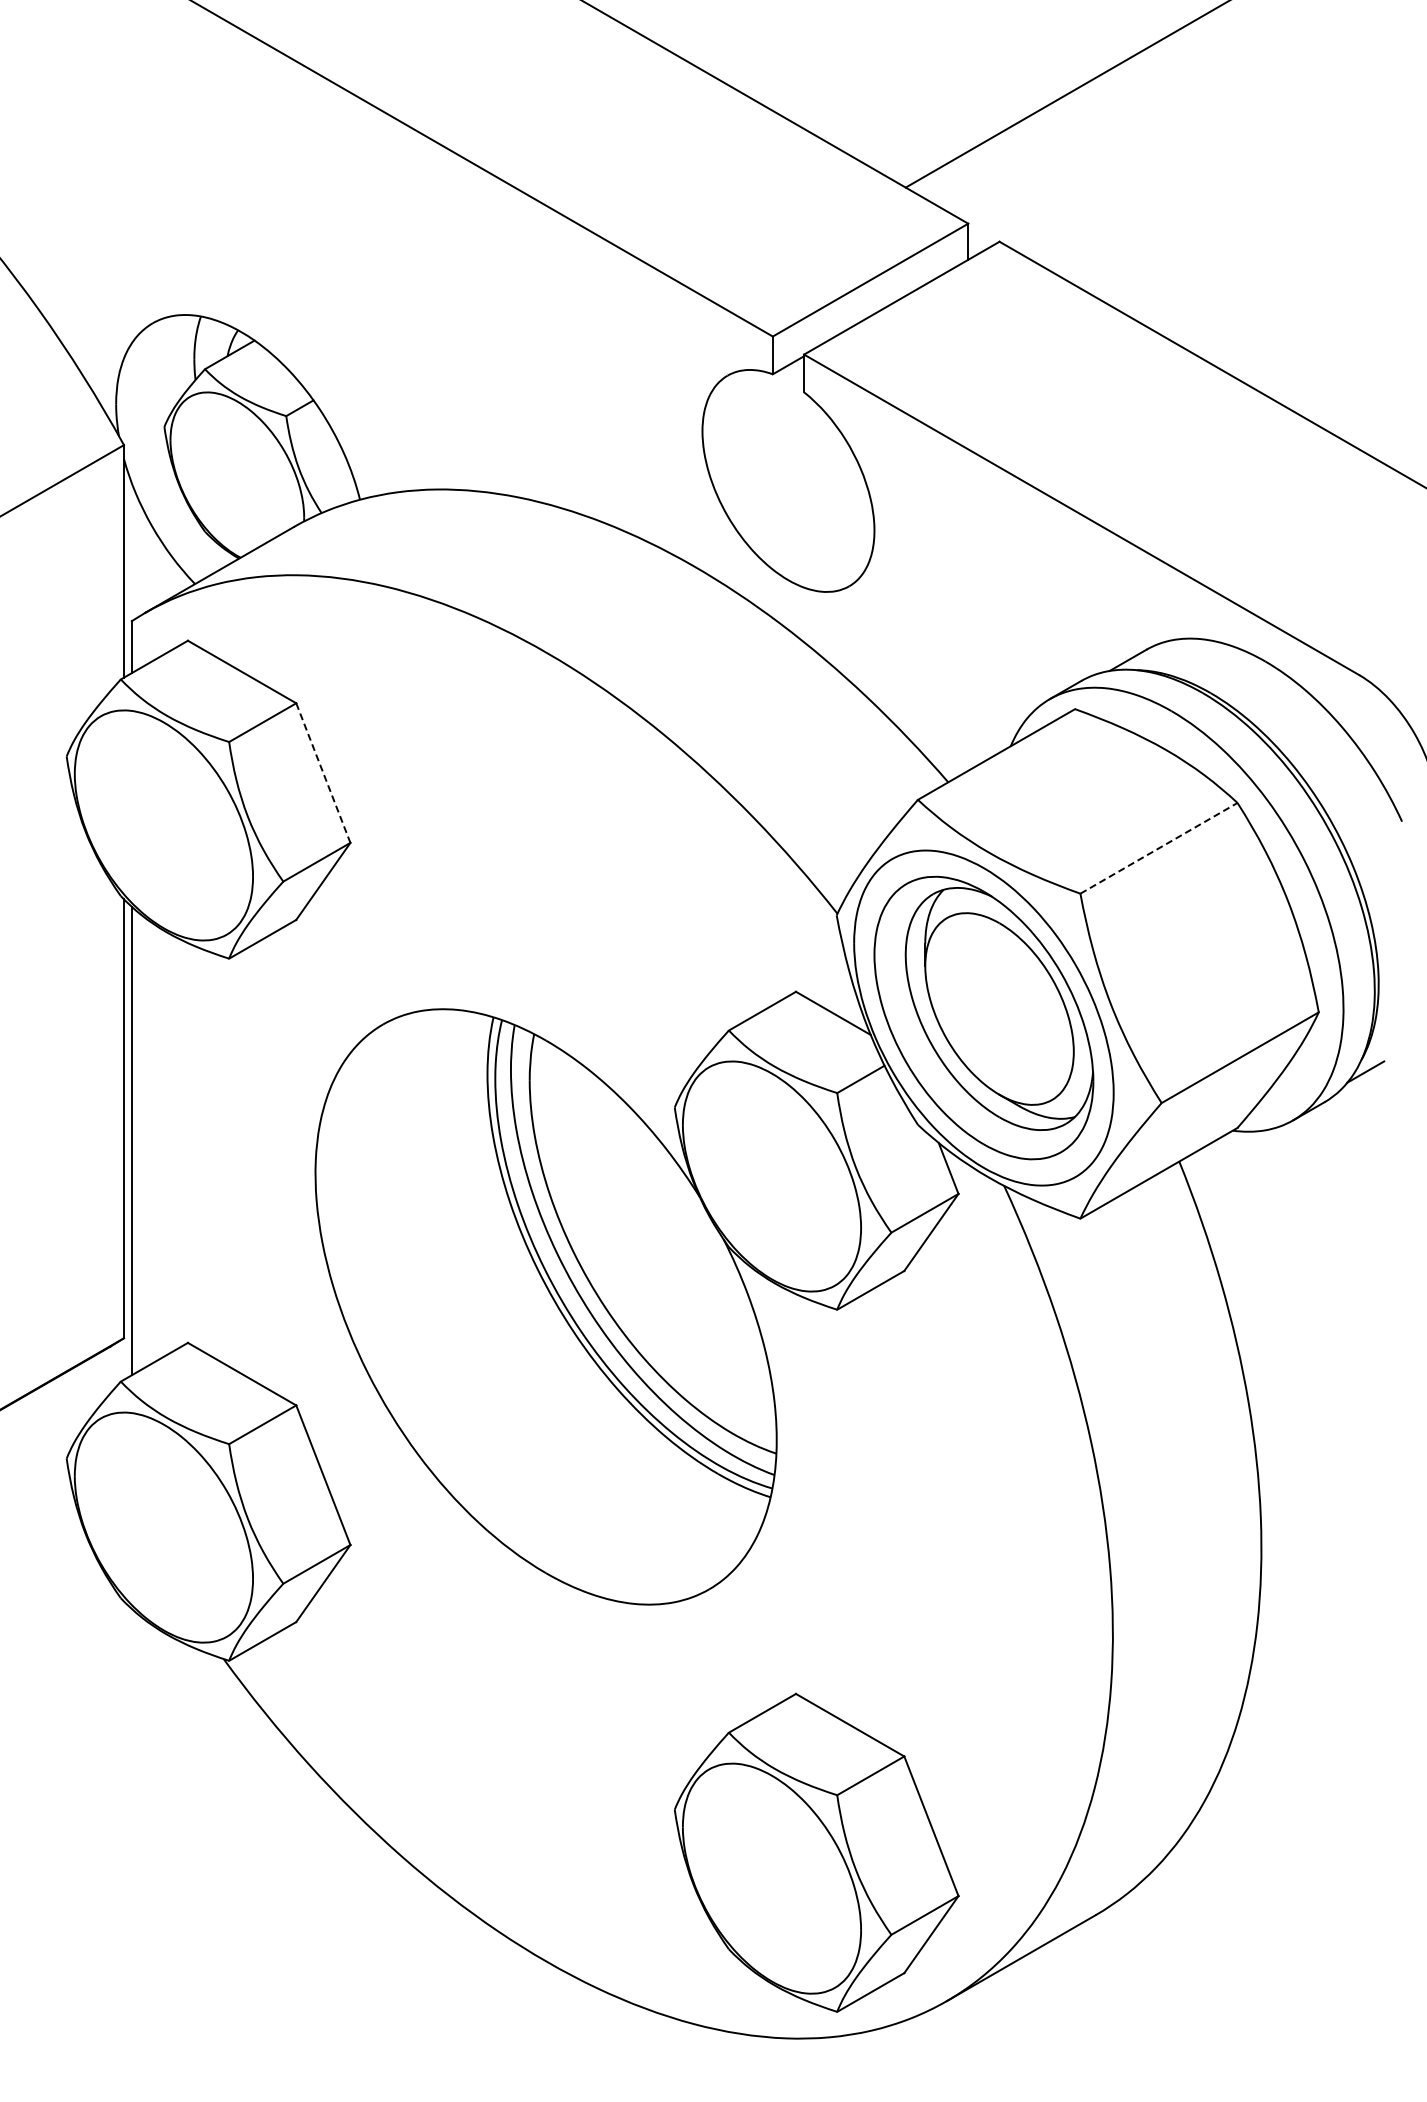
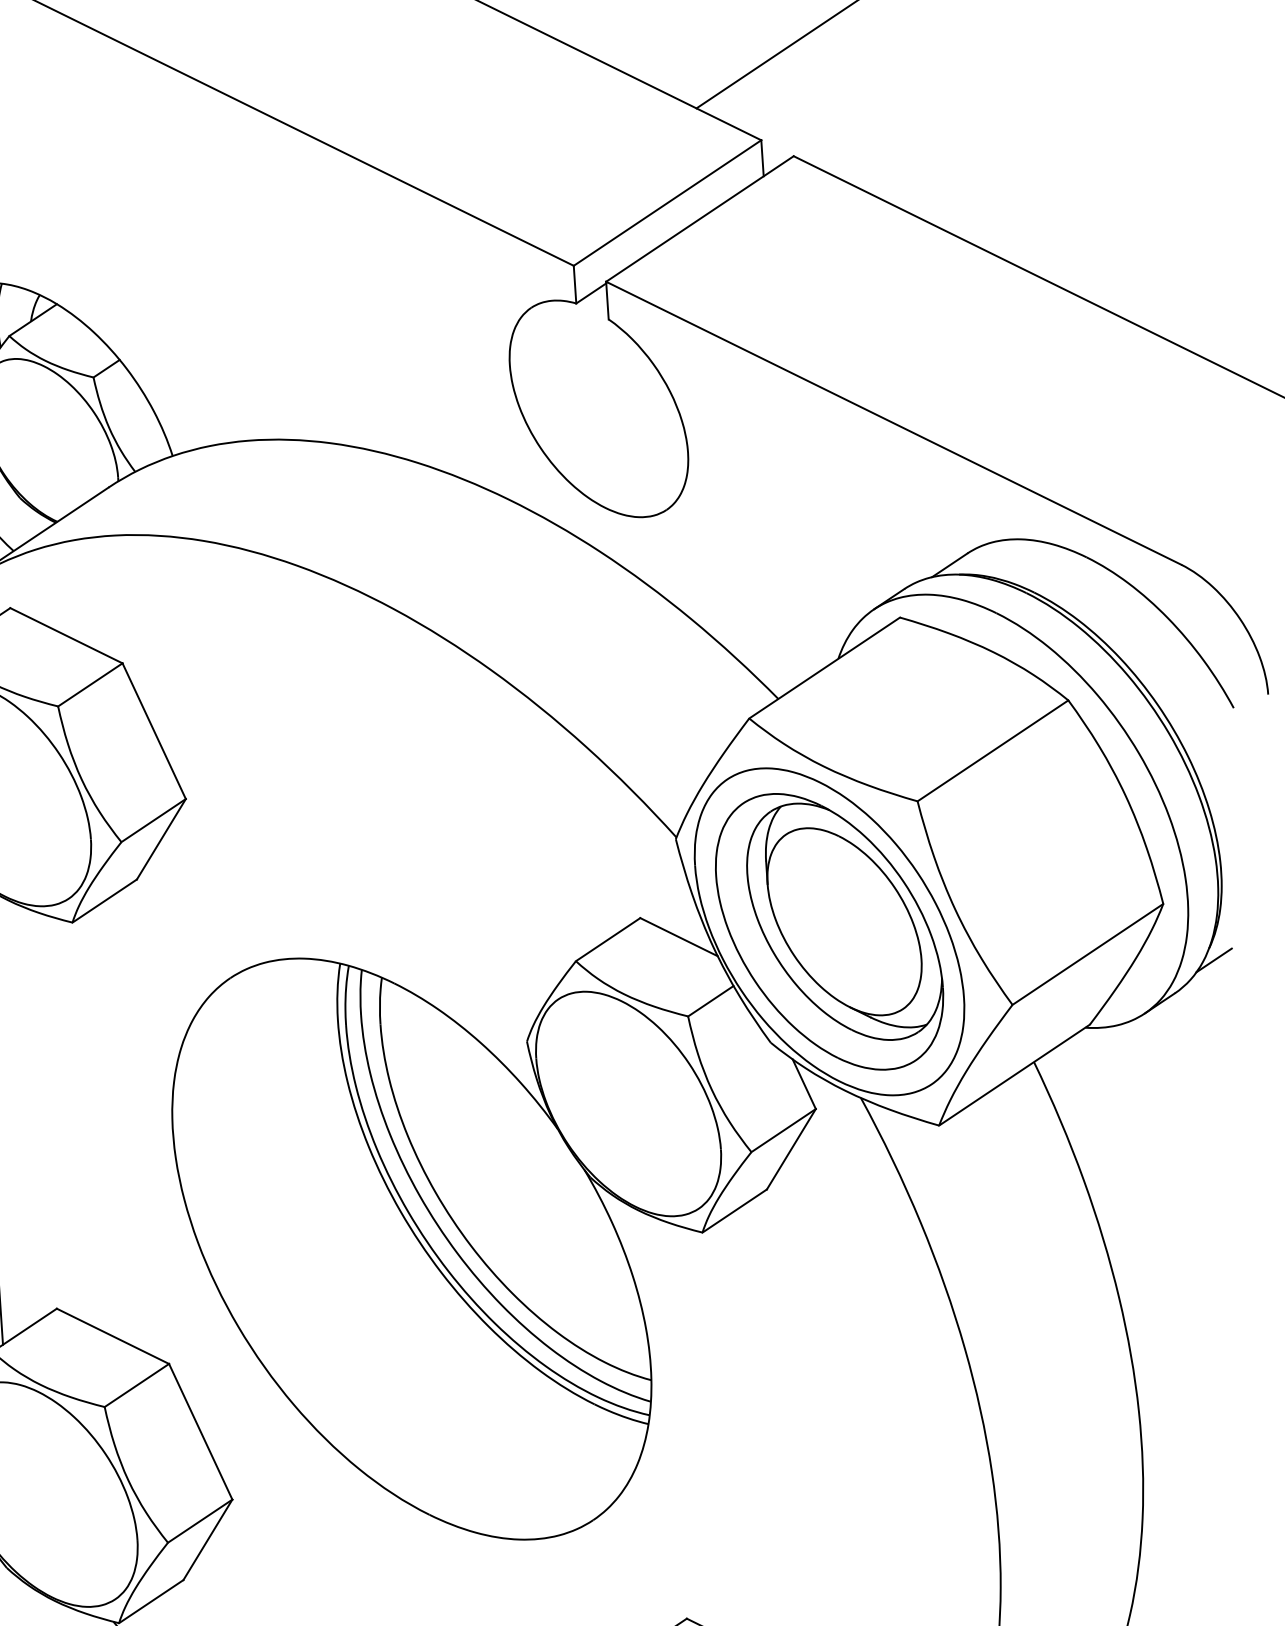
line: (323, 773) -> (154, 731), dashed -> solid
line: (1158, 848) -> (992, 751), dashed -> solid

